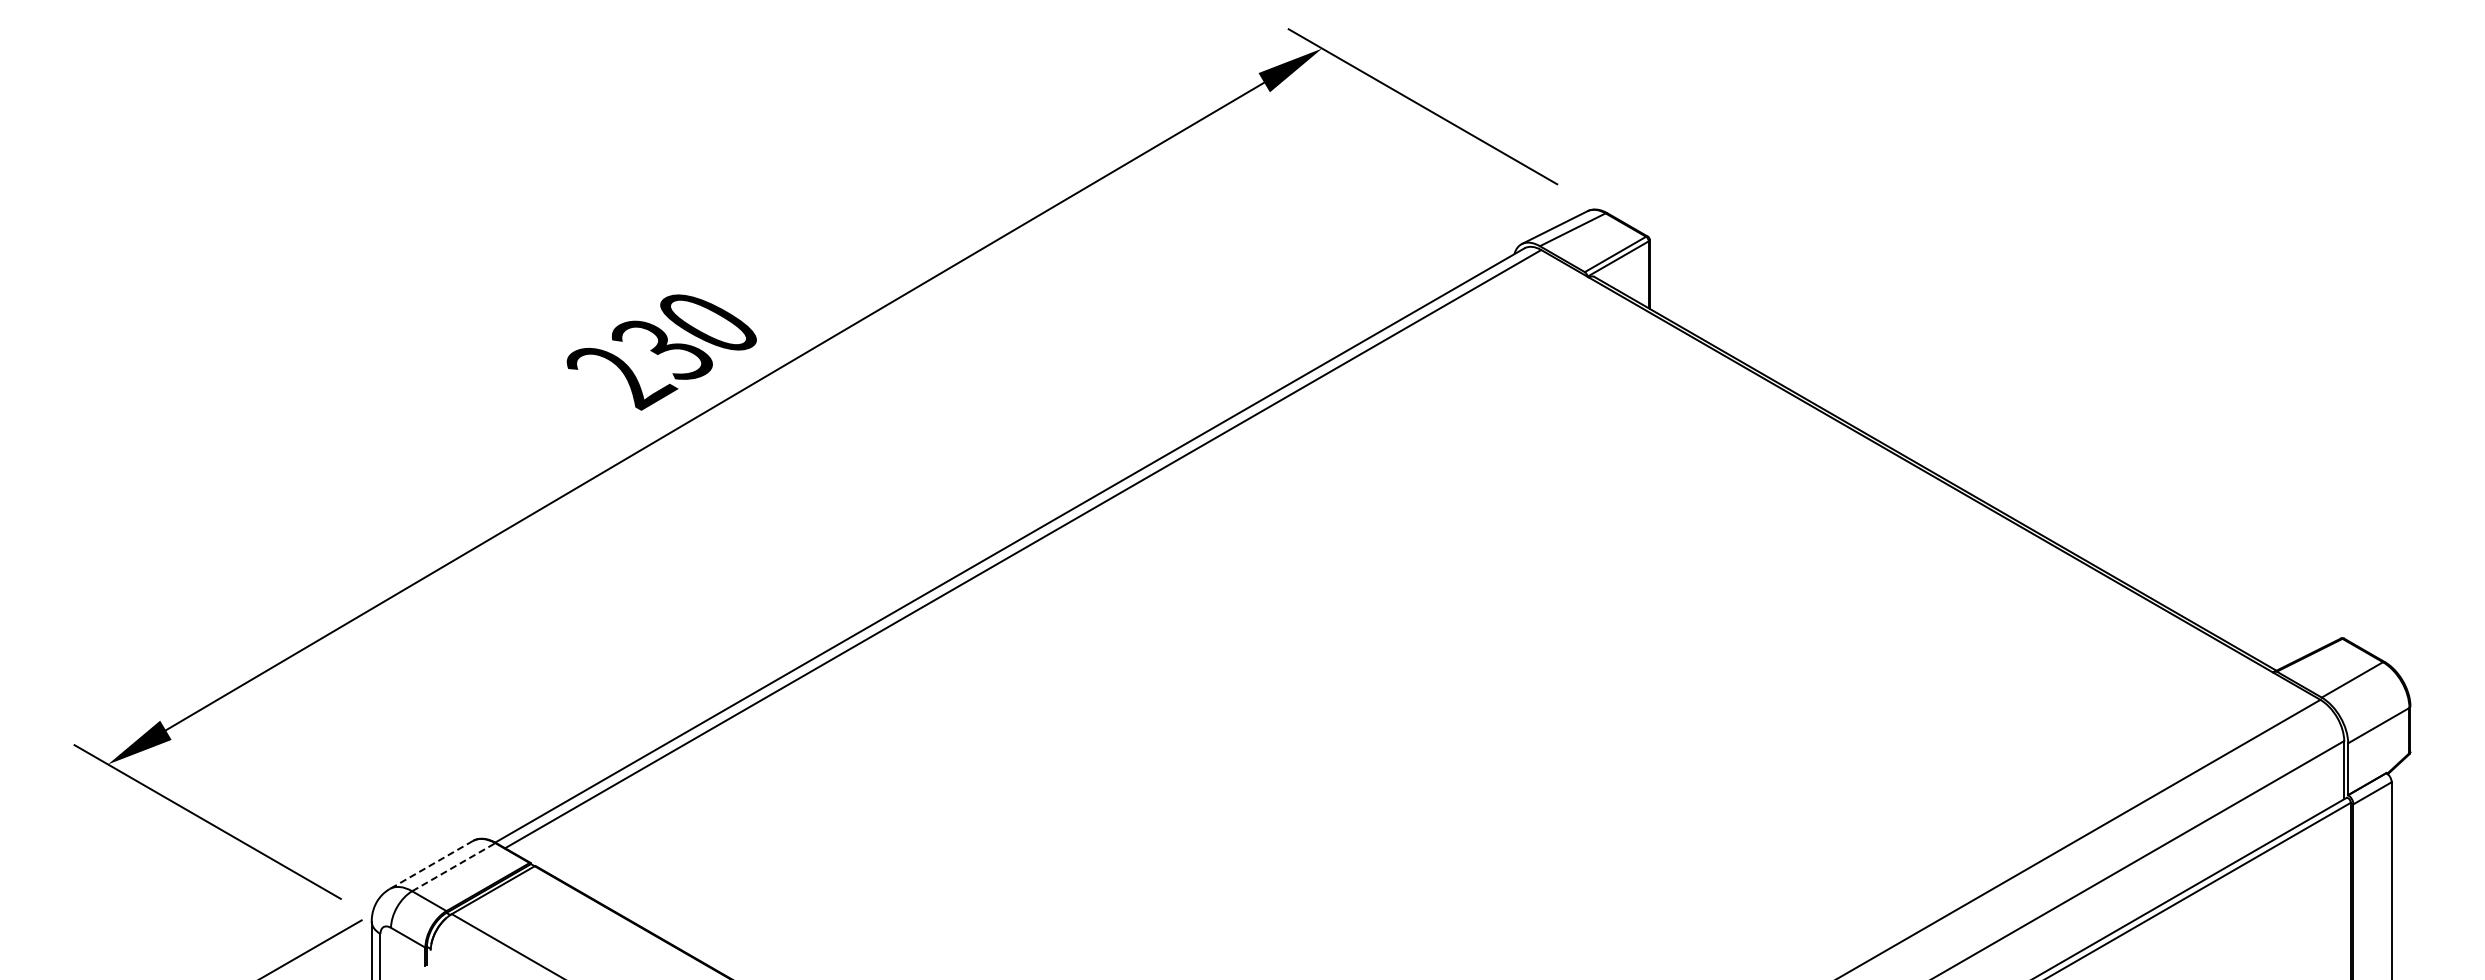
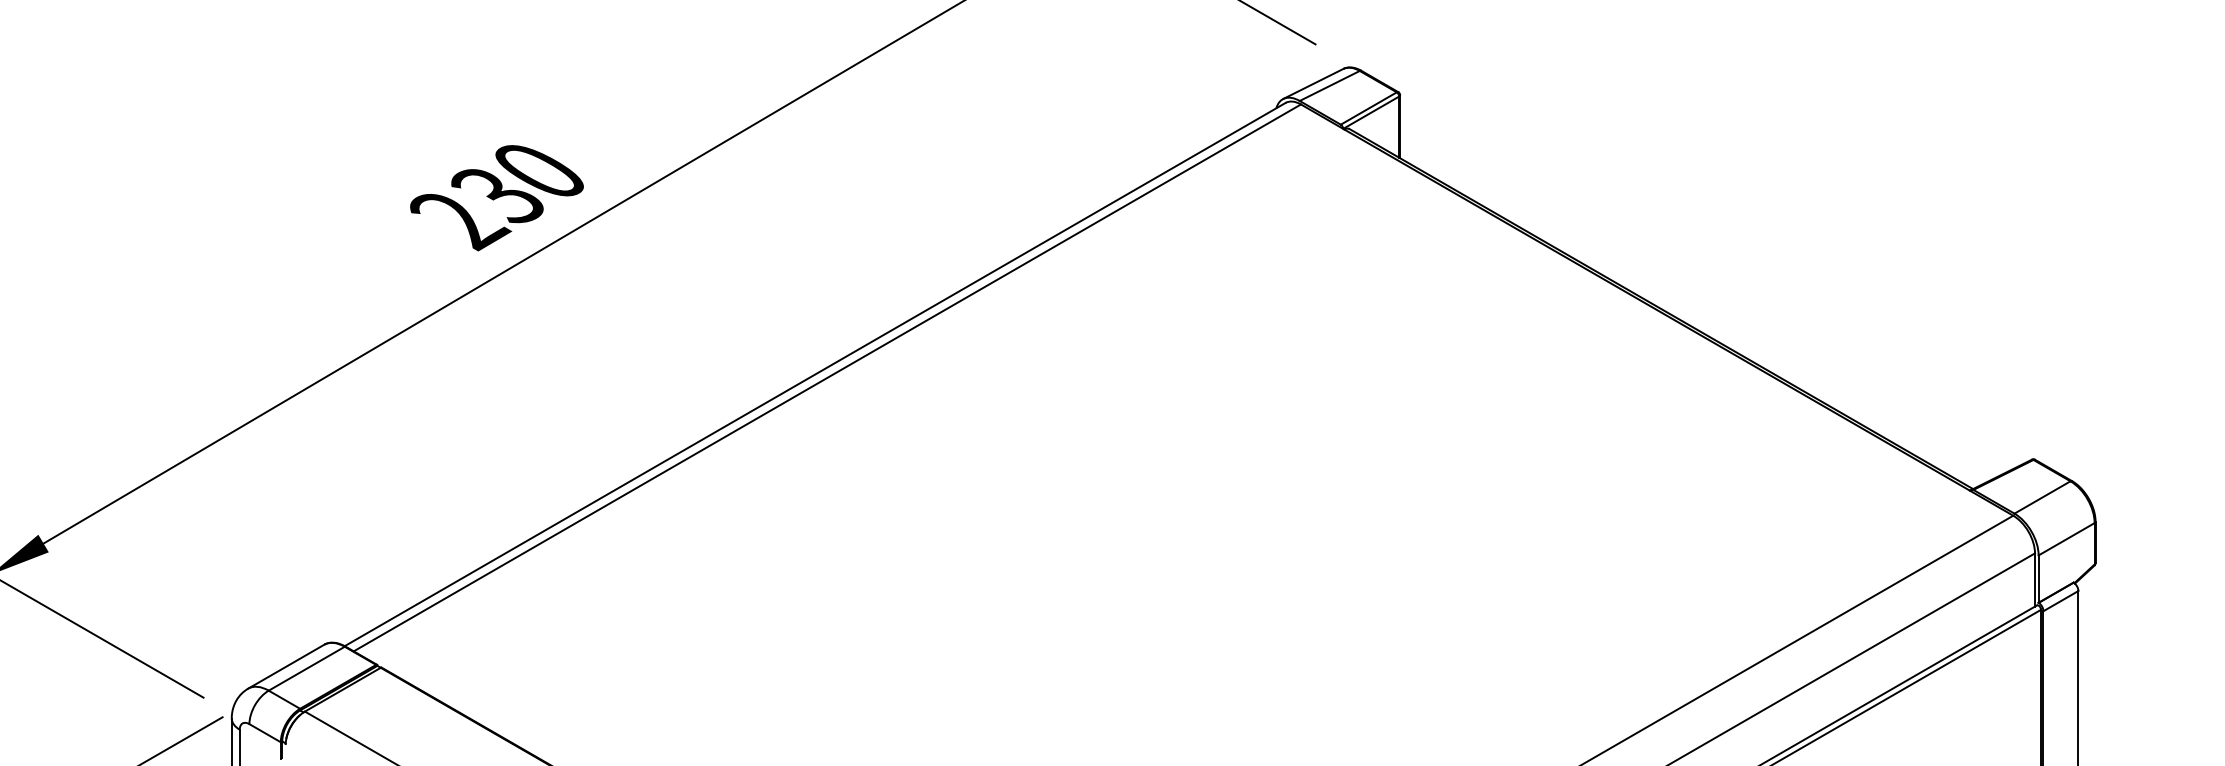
line: (430, 865) -> (285, 667), dashed -> solid
line: (454, 866) -> (307, 668), dashed -> solid

